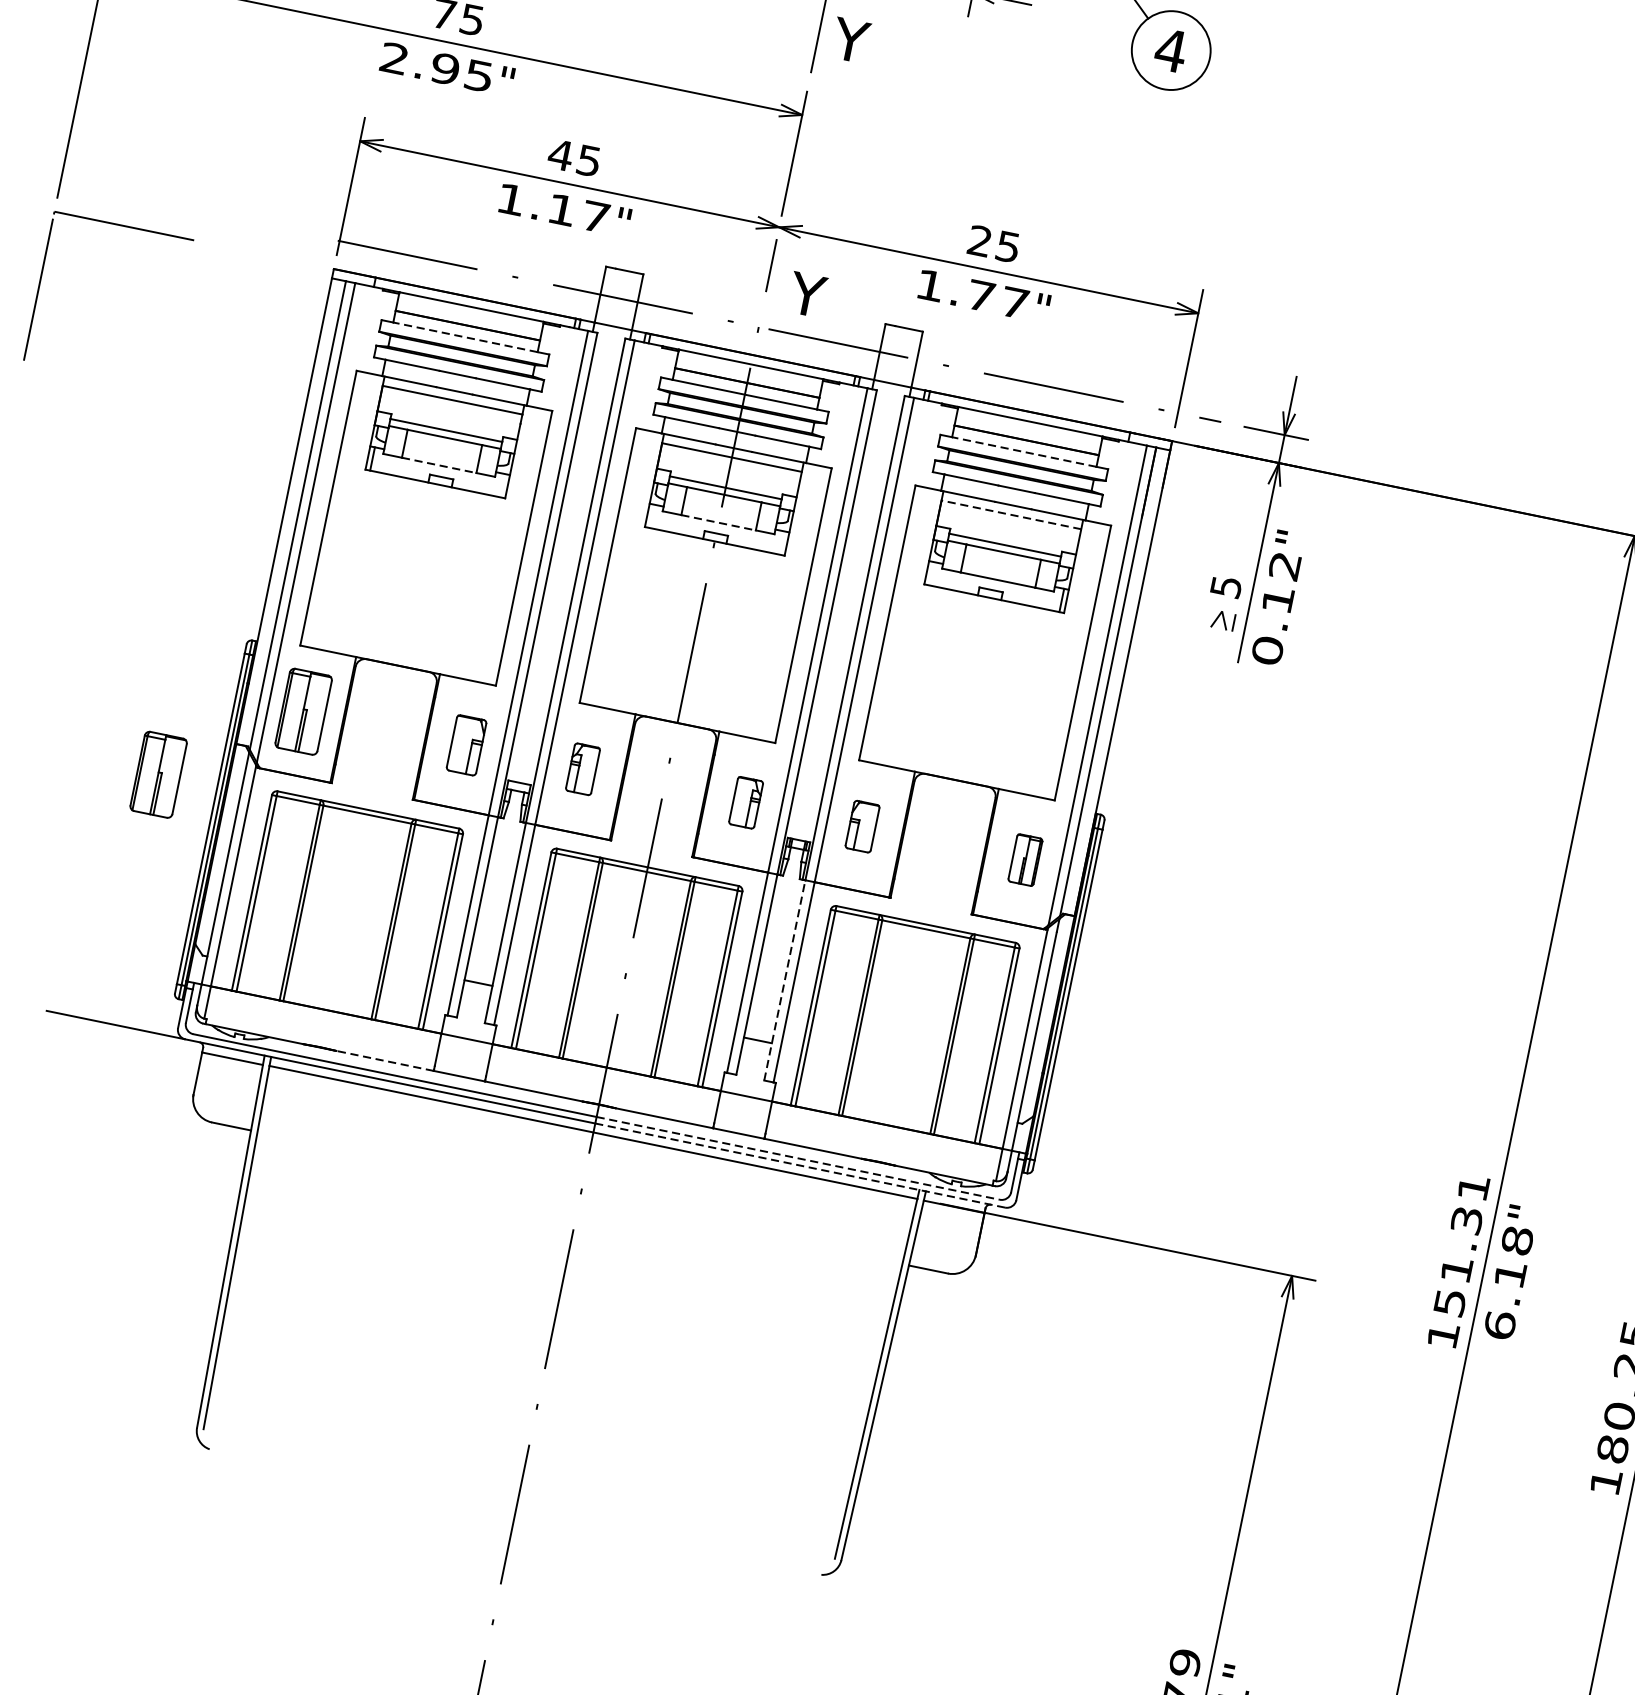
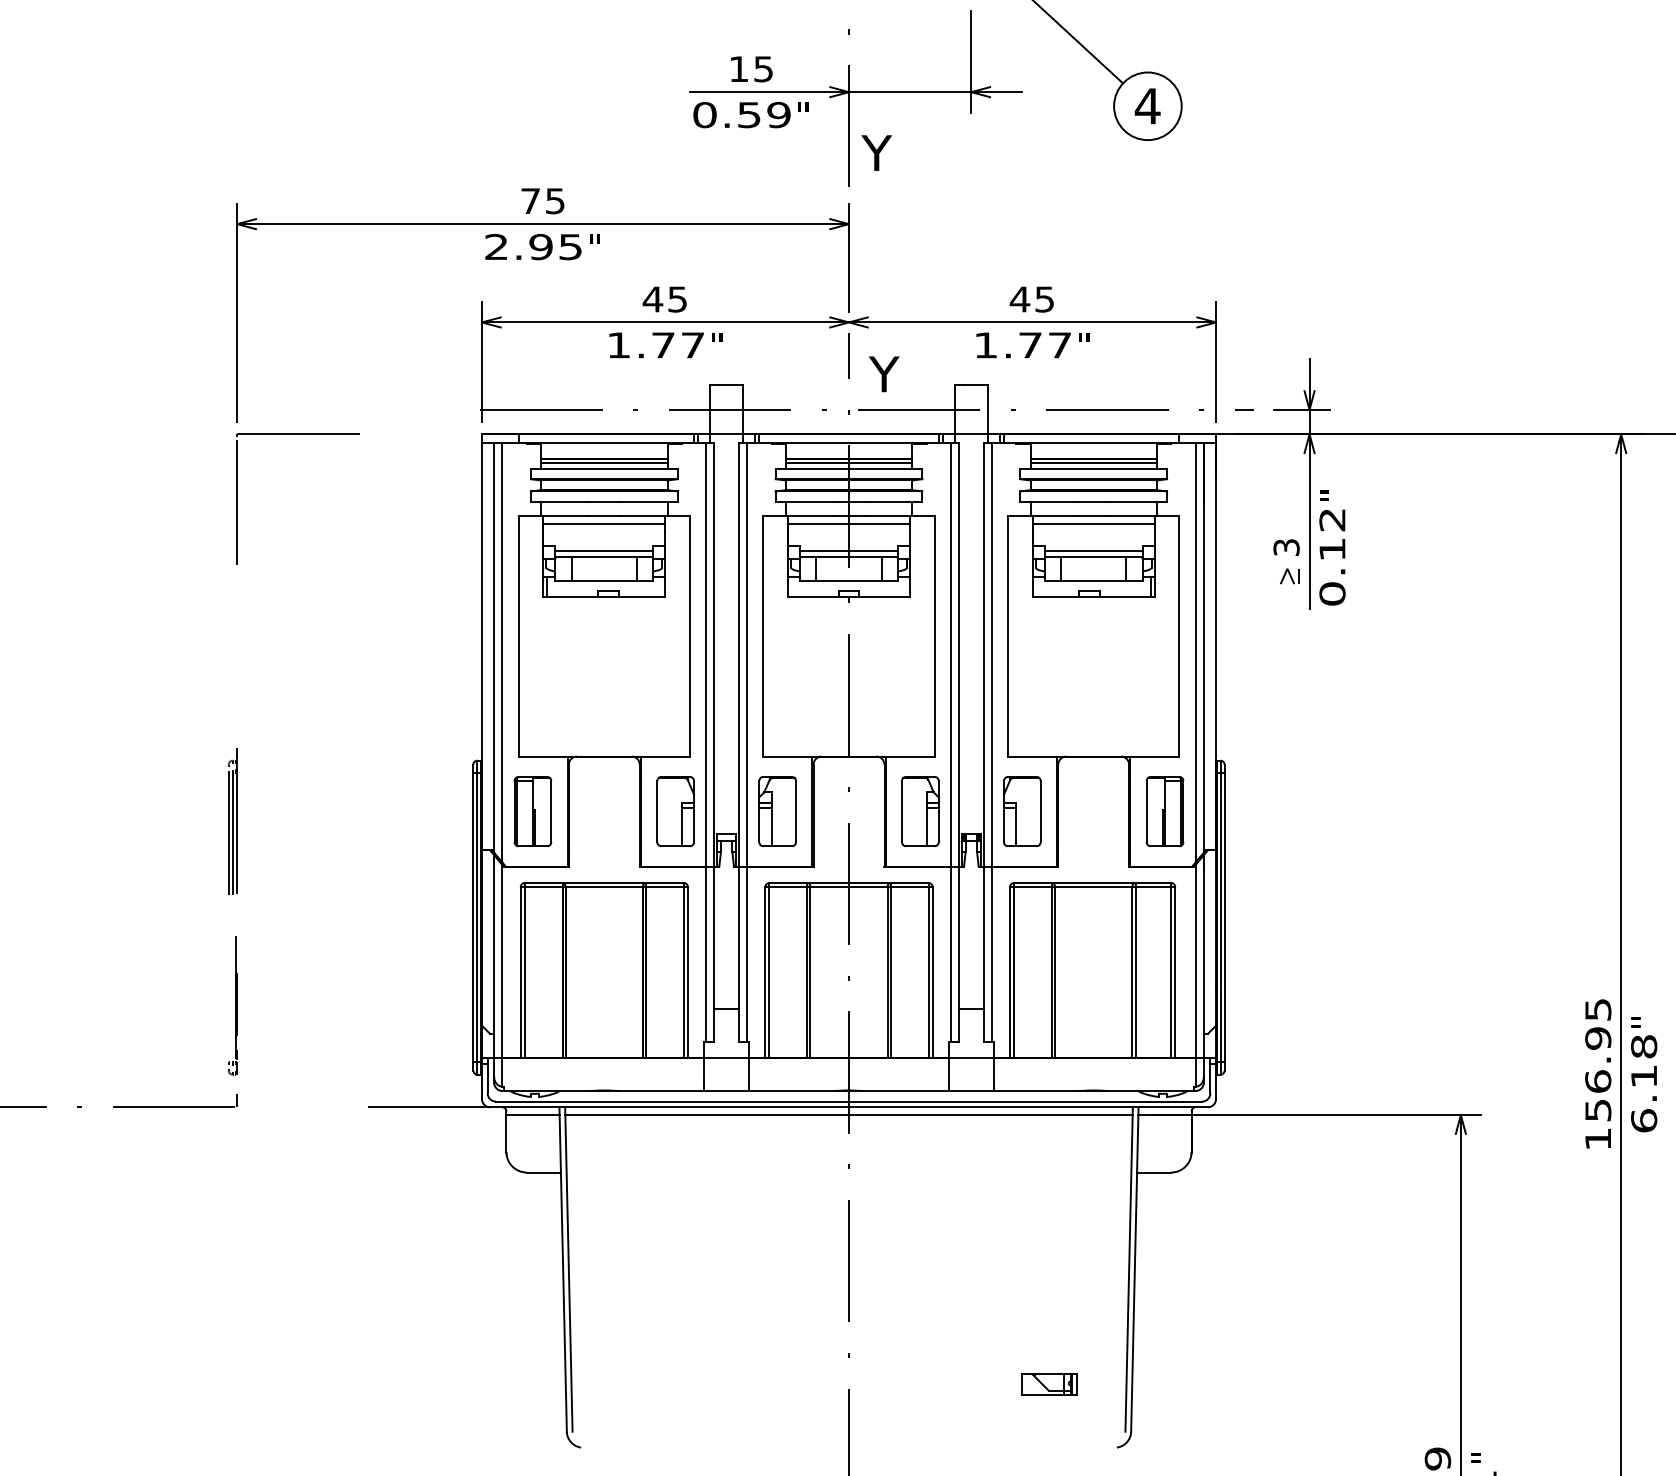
text: (562, 210) -> (663, 345), 1.17 -> 1.77
text: (979, 241) -> (1019, 299), 25 -> 45
line: (467, 329) -> (604, 462), added
line: (464, 337) -> (603, 469), dashed -> solid
line: (745, 387) -> (848, 462), added
line: (1025, 444) -> (1093, 462), added
line: (1023, 452) -> (1093, 469), dashed -> solid
line: (439, 465) -> (604, 581), dashed -> solid
line: (1011, 515) -> (1093, 524), dashed -> solid
line: (719, 523) -> (849, 581), dashed -> solid
text: (1226, 586) -> (1286, 547), 5 -> 3
part: (466, 745) -> (675, 811), size x1.43
part: (582, 768) -> (777, 811), size x1.67
part: (158, 774) -> (421, 889), removed
part: (746, 802) -> (920, 811), size x1.67
part: (862, 826) -> (1022, 811), size x1.67
part: (1024, 859) -> (1164, 811), size x1.67
line: (784, 980) -> (983, 954), dashed -> solid
line: (385, 1060) -> (661, 1090), dashed -> solid
line: (798, 1158) -> (1025, 1101), dashed -> solid
line: (799, 1165) -> (1027, 1107), dashed -> solid
text: (1465, 1228) -> (1598, 1045), 151.31 -> 156.95
part: (759, 1487) -> (1049, 1384), added

